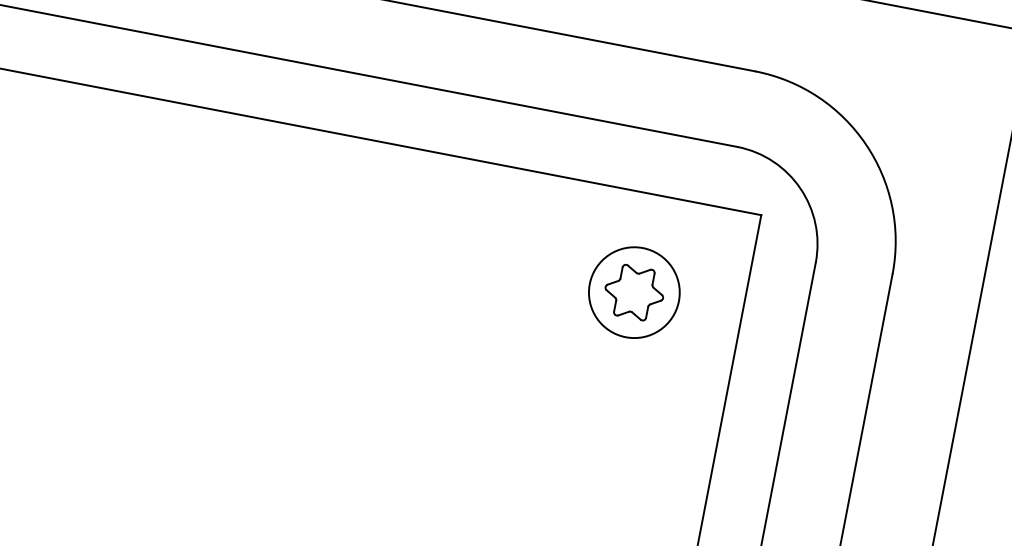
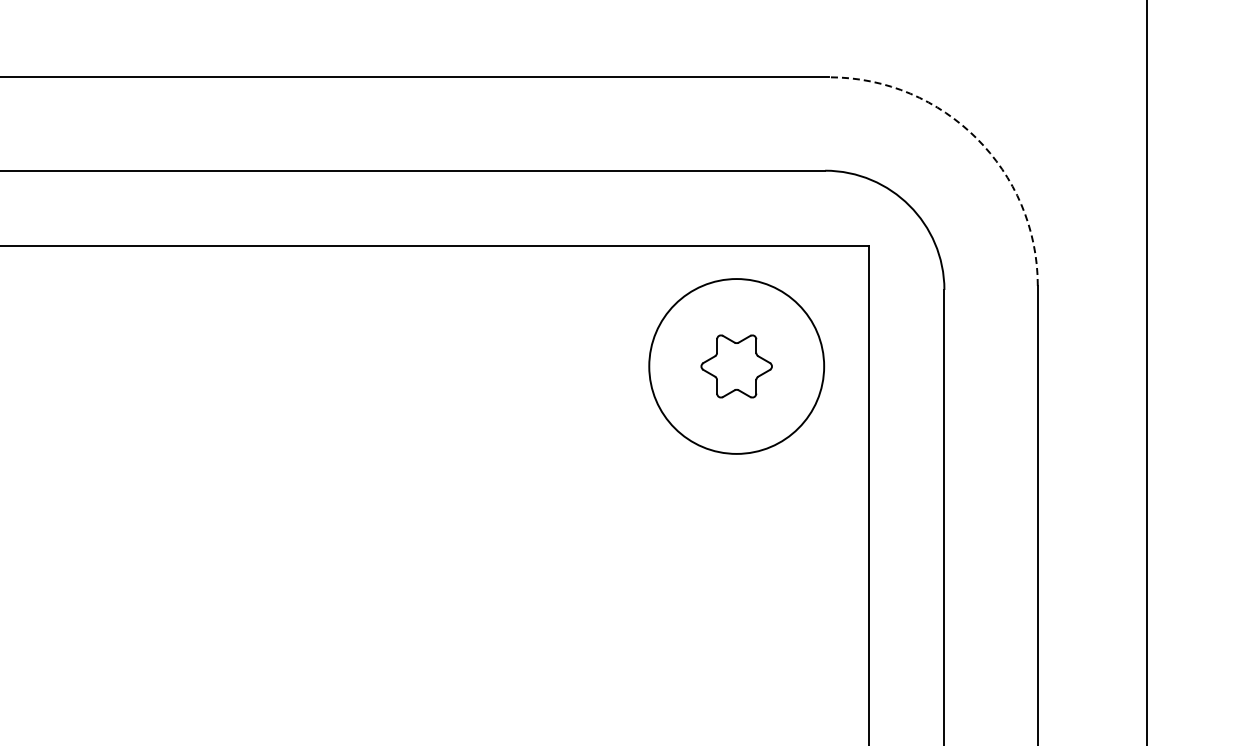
arc: (865, 144) -> (976, 138), solid -> dashed
circle: (634, 292) -> (736, 366), size x1.6

